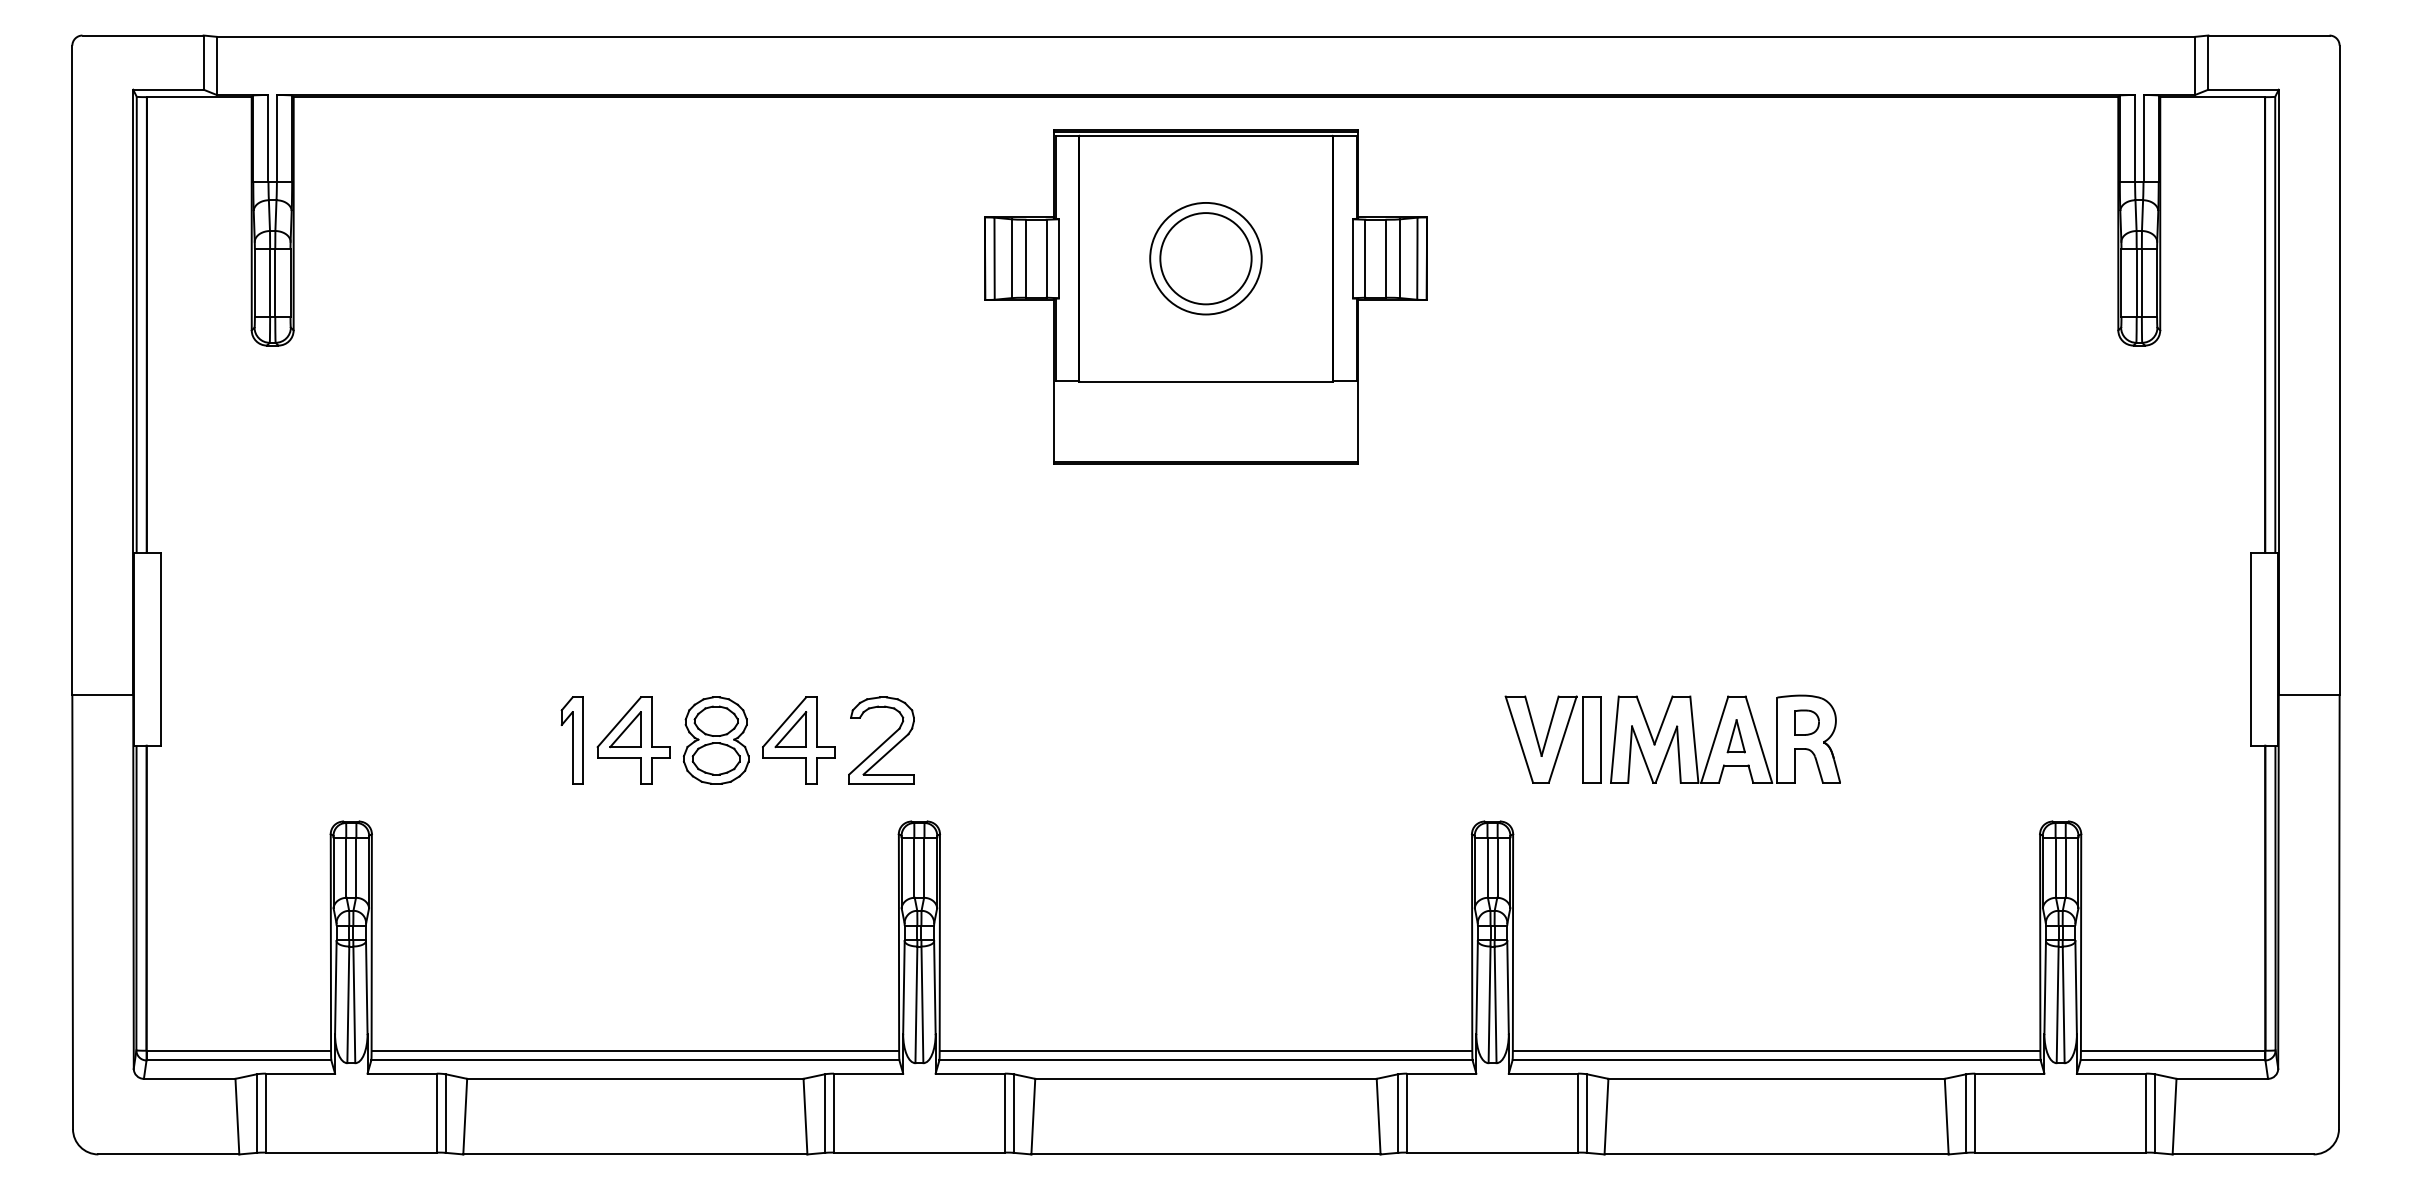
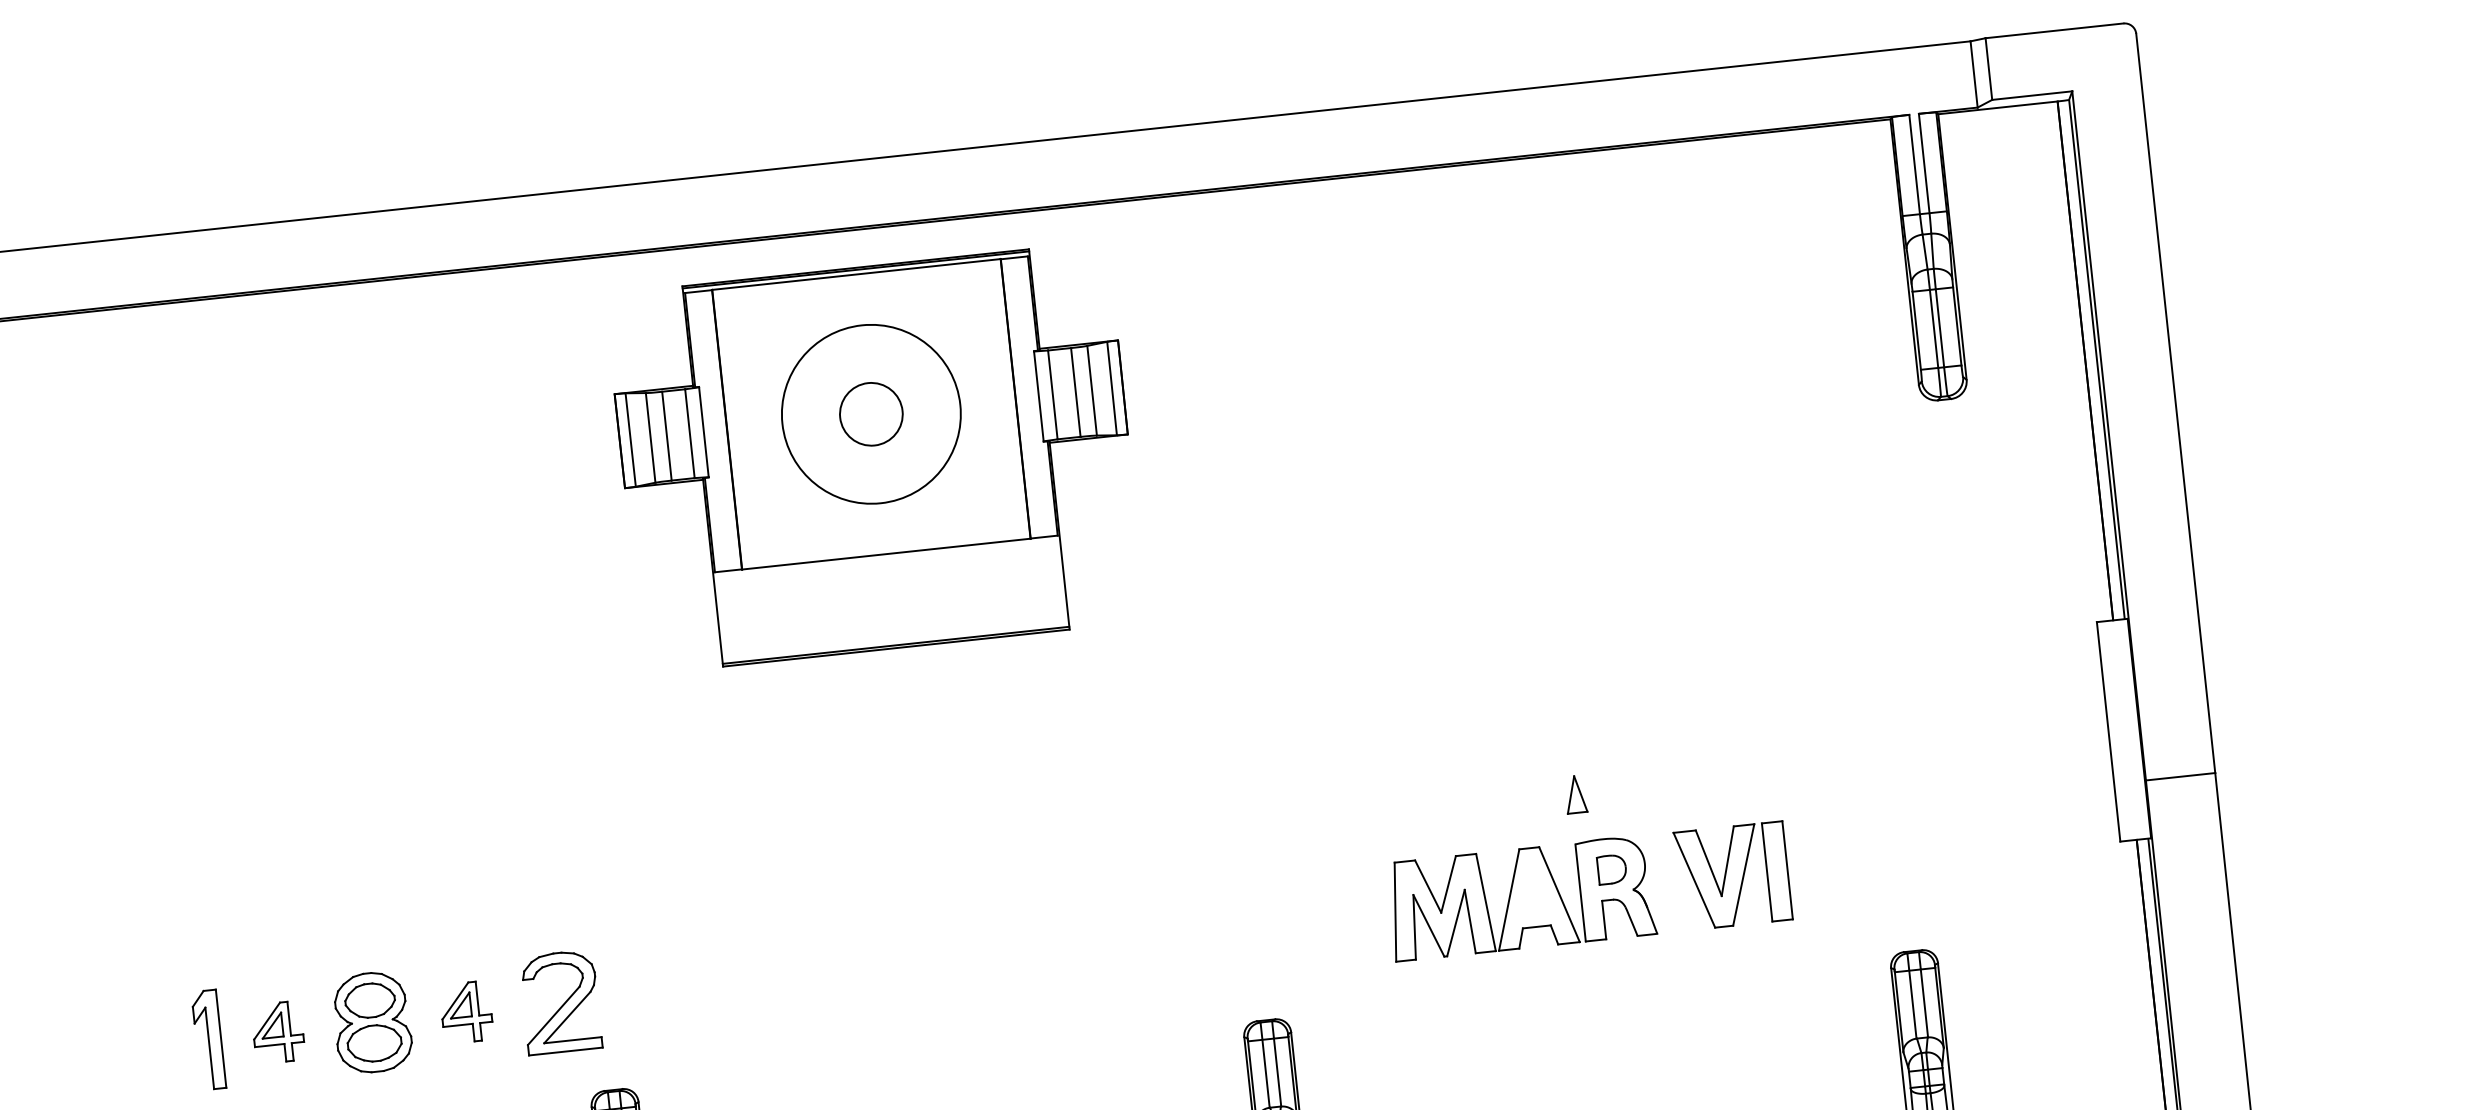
circle: (1205, 258) -> (870, 414), size x0.6
circle: (1205, 258) -> (870, 414), size x1.4
part: (1735, 736) -> (1574, 794), moved
part: (1552, 739) -> (1732, 876), moved
part: (633, 740) -> (278, 1032), size x0.6
part: (798, 740) -> (466, 1012), size x0.6

